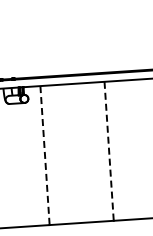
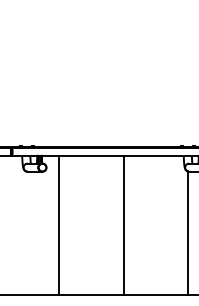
line: (109, 151) -> (123, 225), dashed -> solid
line: (45, 155) -> (59, 225), dashed -> solid

